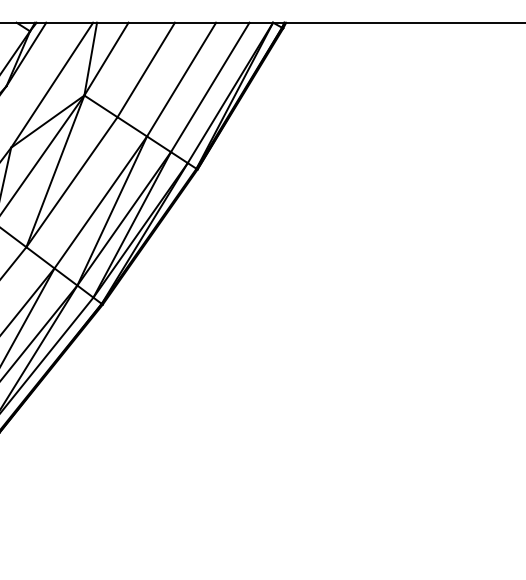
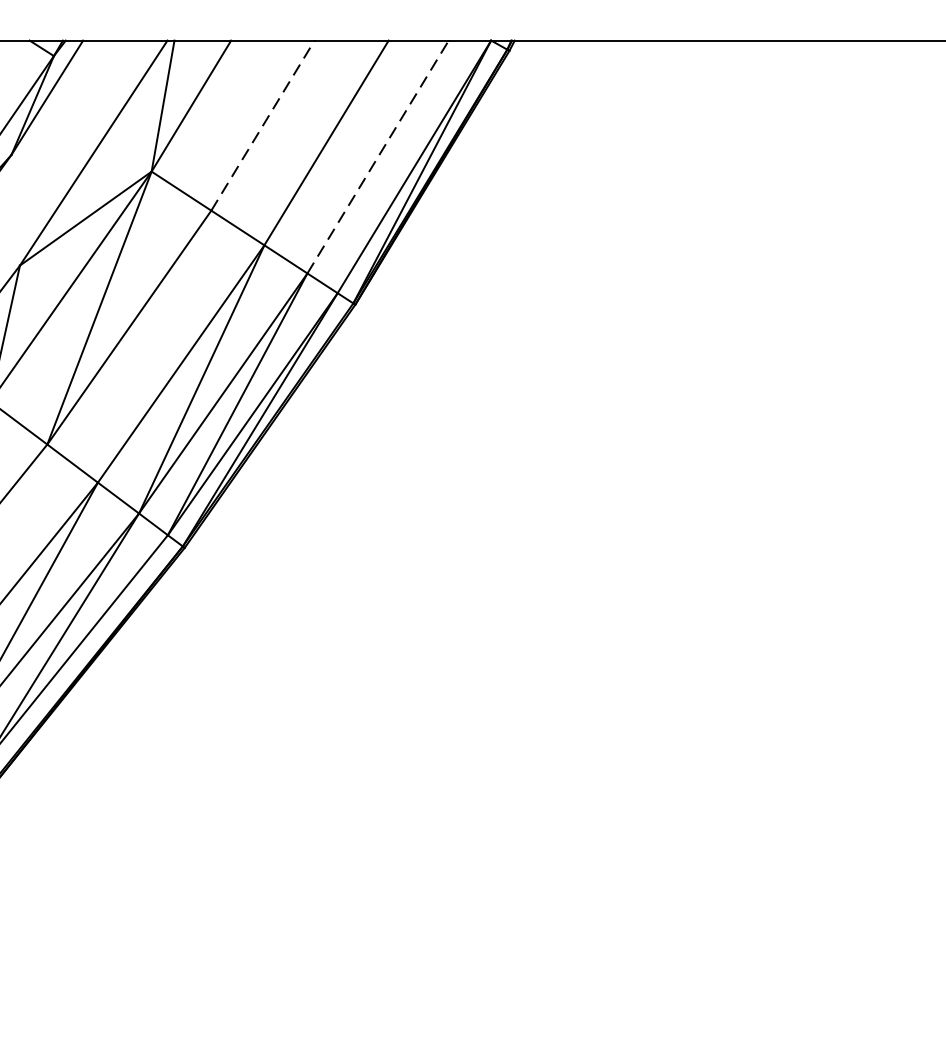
line: (146, 69) -> (263, 124), solid -> dashed
line: (210, 87) -> (378, 157), solid -> dashed

